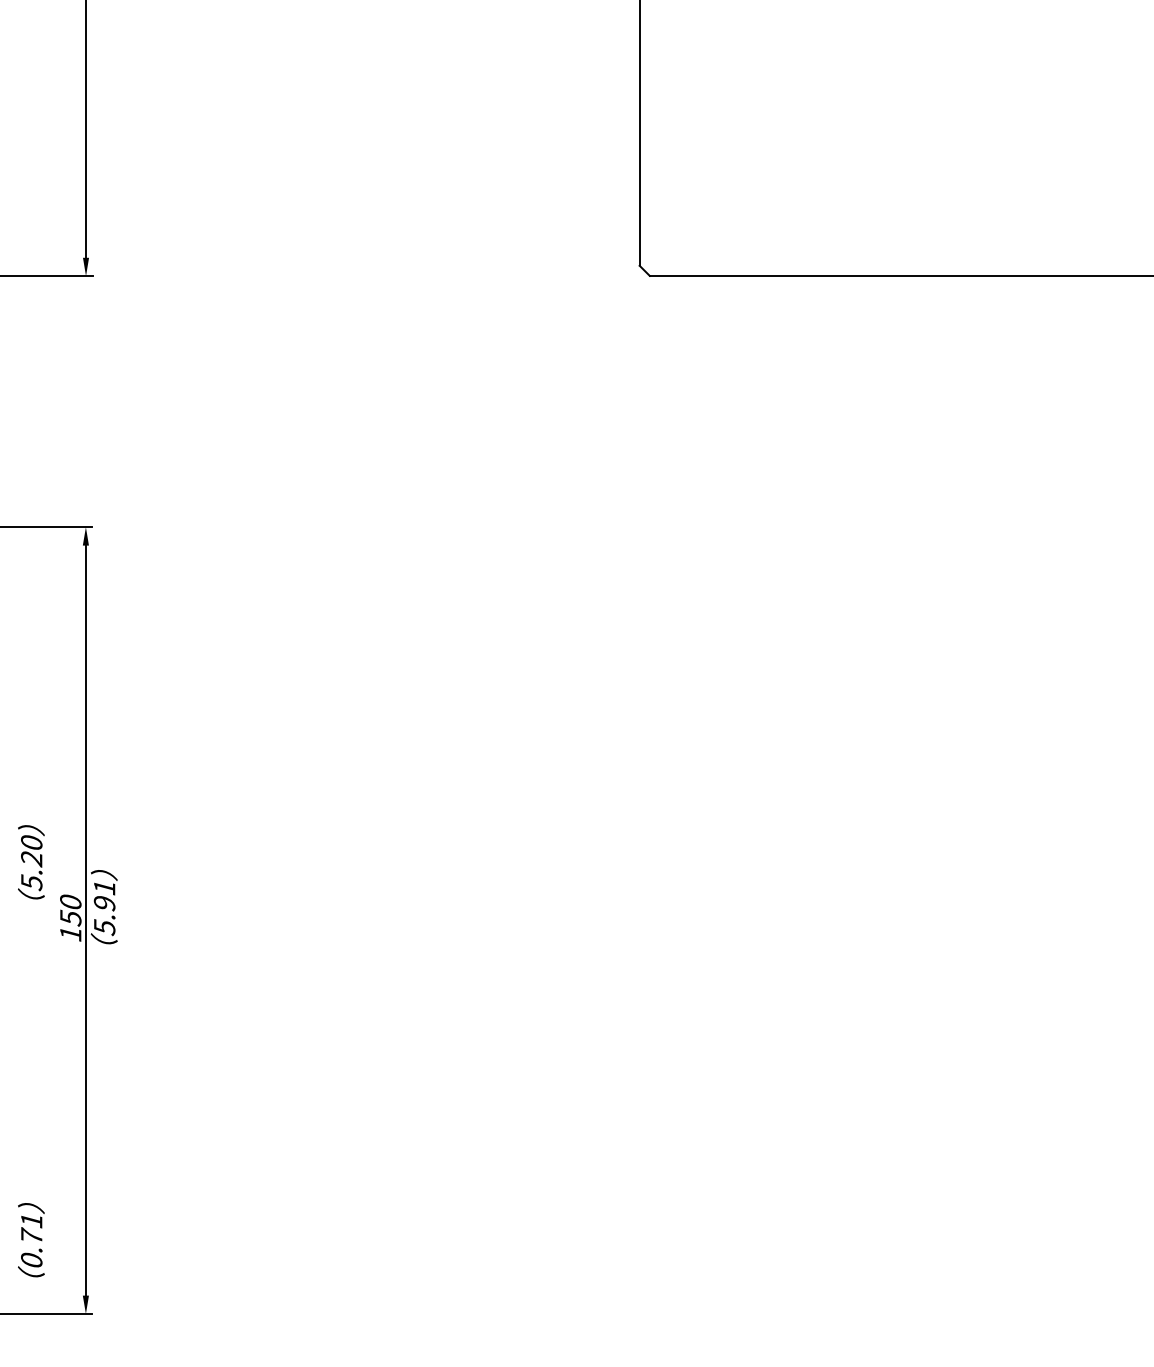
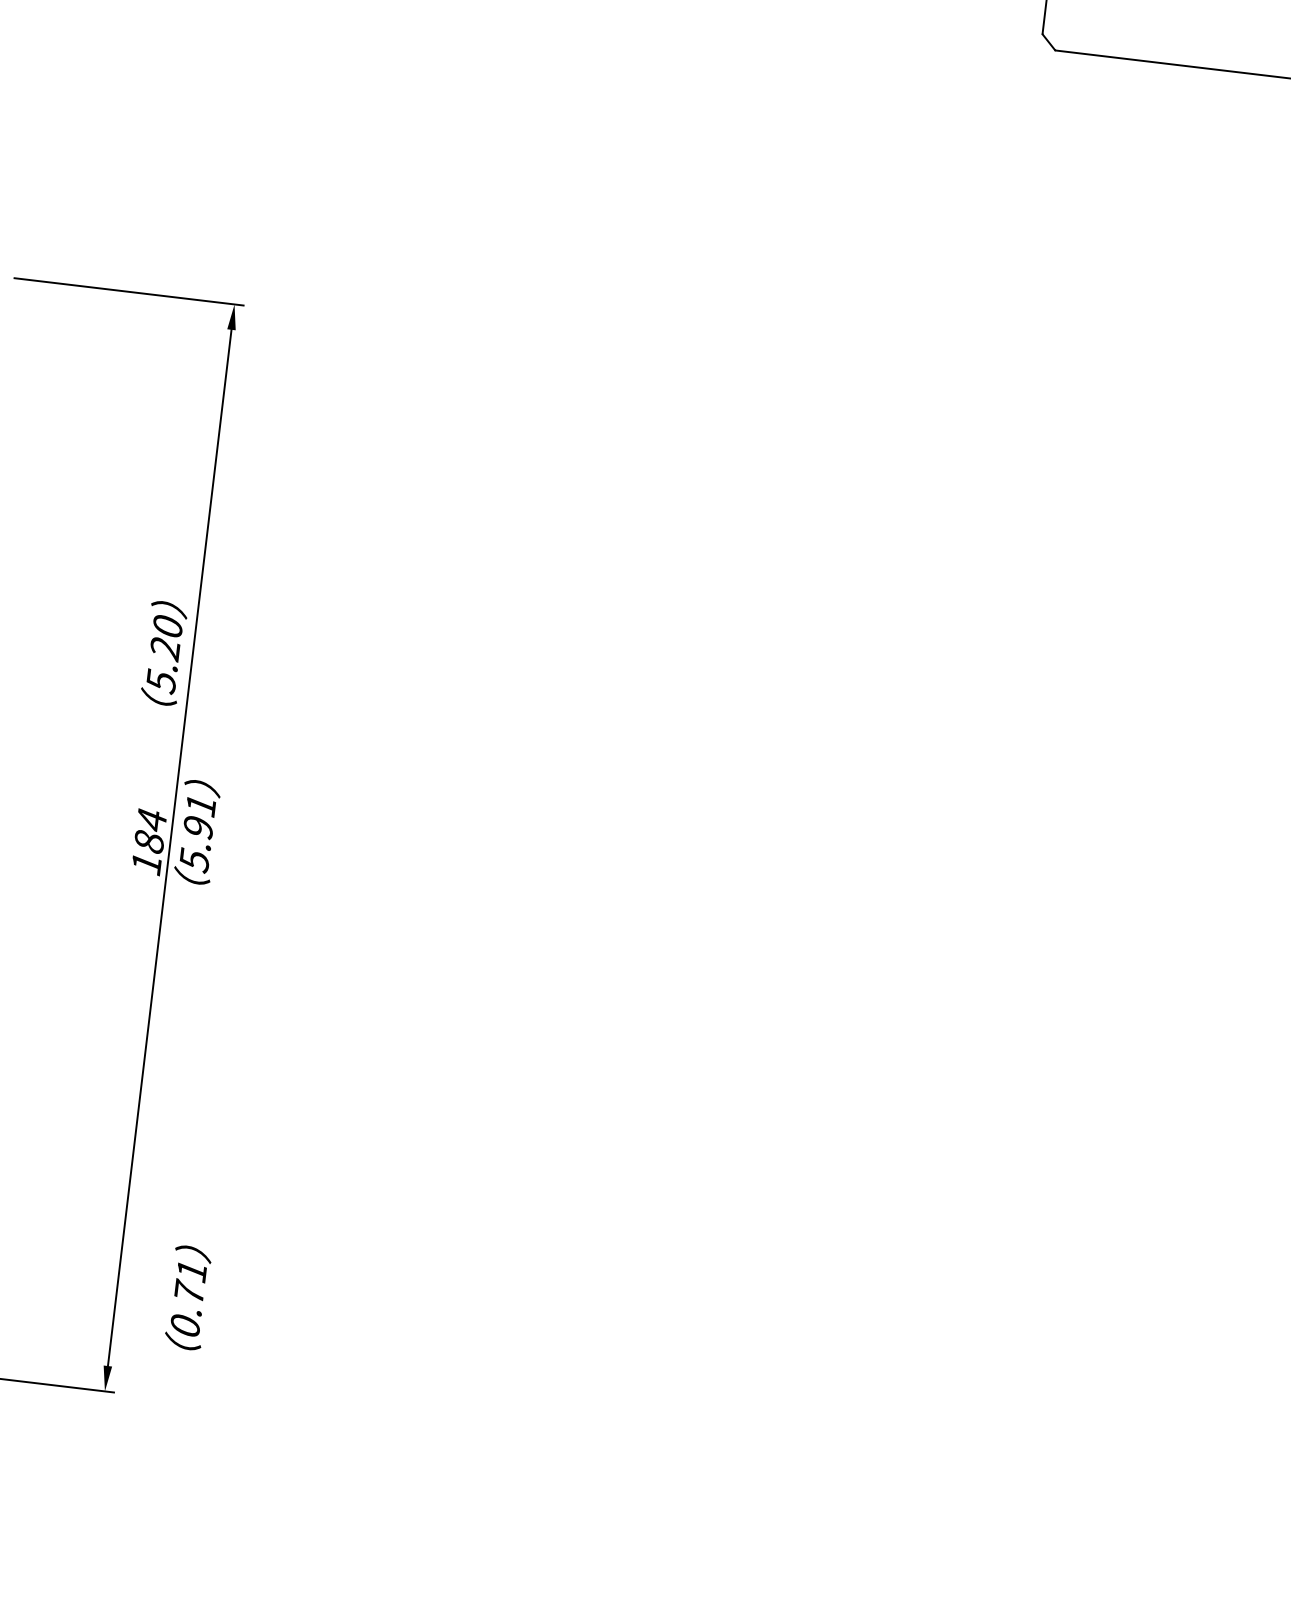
text: (31, 862) -> (164, 653), moved
text: (70, 910) -> (150, 831), 150 -> 184
text: (31, 1240) -> (188, 1298), moved

